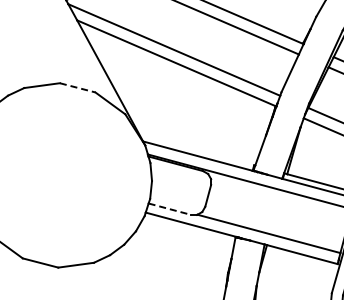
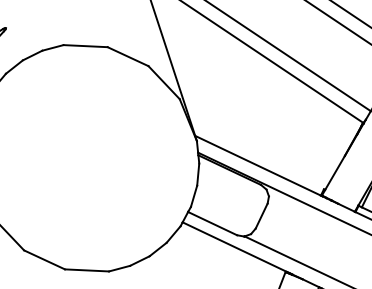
line: (78, 87) -> (129, 56), dashed -> solid
line: (170, 209) -> (213, 224), dashed -> solid

